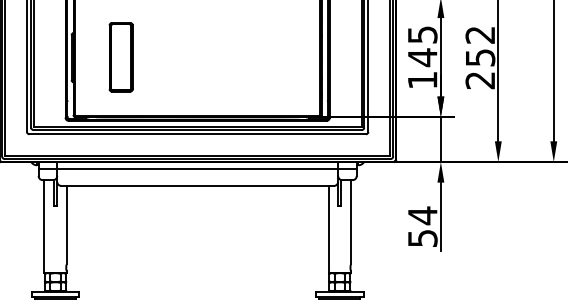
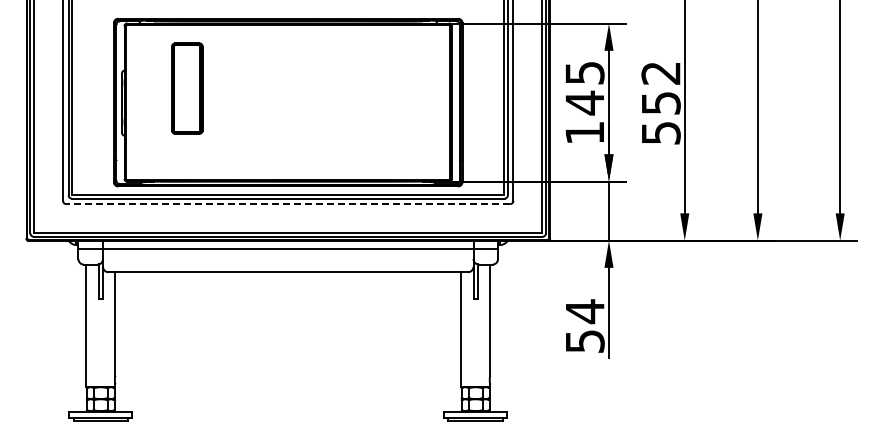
part: (121, 57) -> (187, 88), moved
text: (479, 80) -> (660, 133), 252 -> 552
line: (197, 134) -> (288, 204), solid -> dashed

